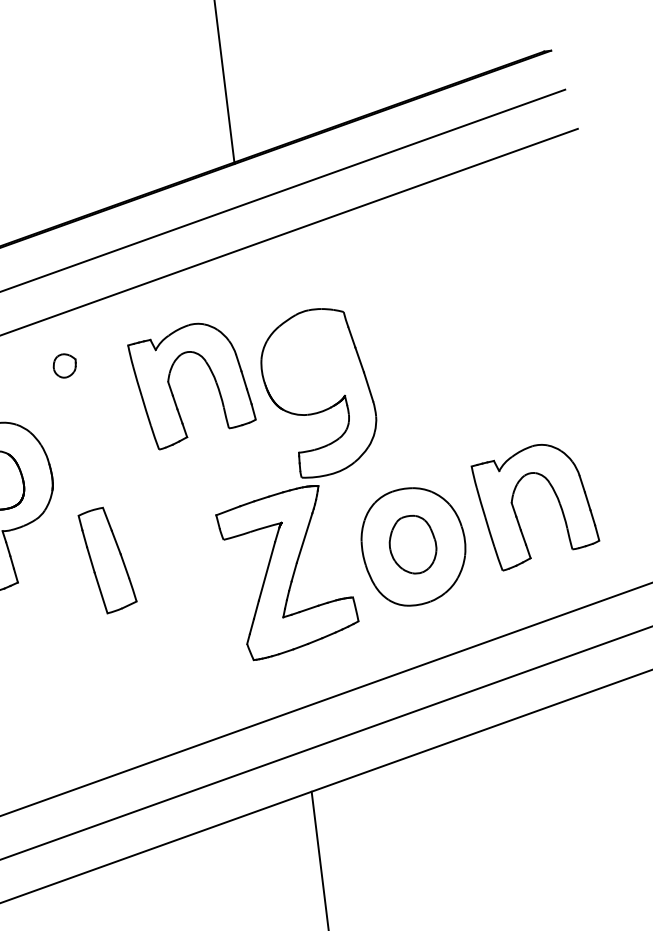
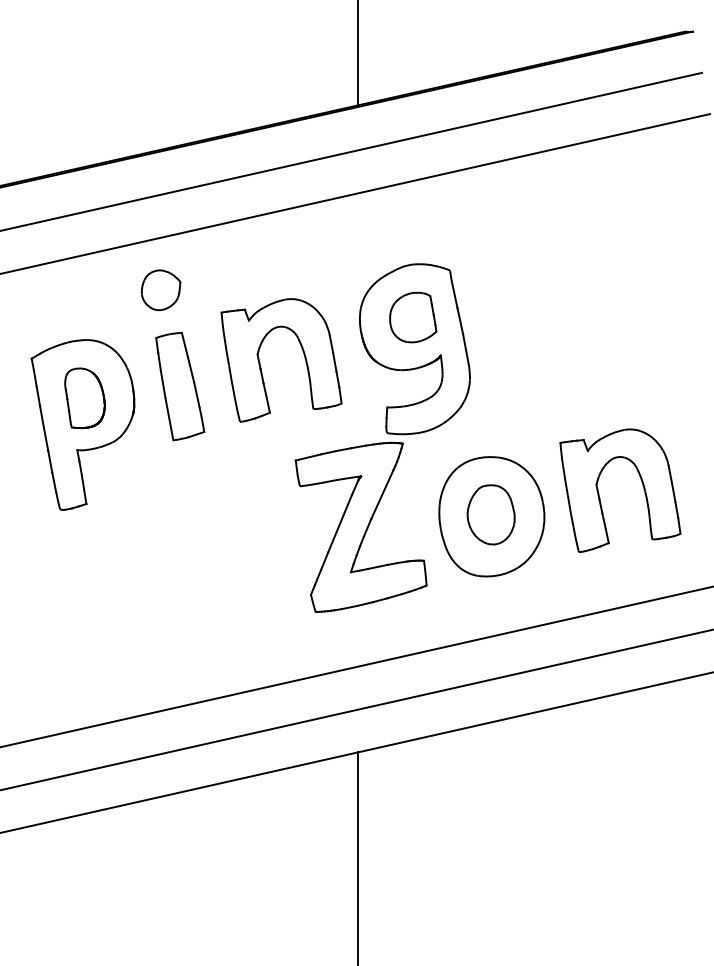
part: (313, 362) -> (413, 317), added
part: (64, 366) -> (160, 290), size x1.67
part: (171, 389) -> (260, 362), moved
part: (108, 560) -> (180, 386), moved

